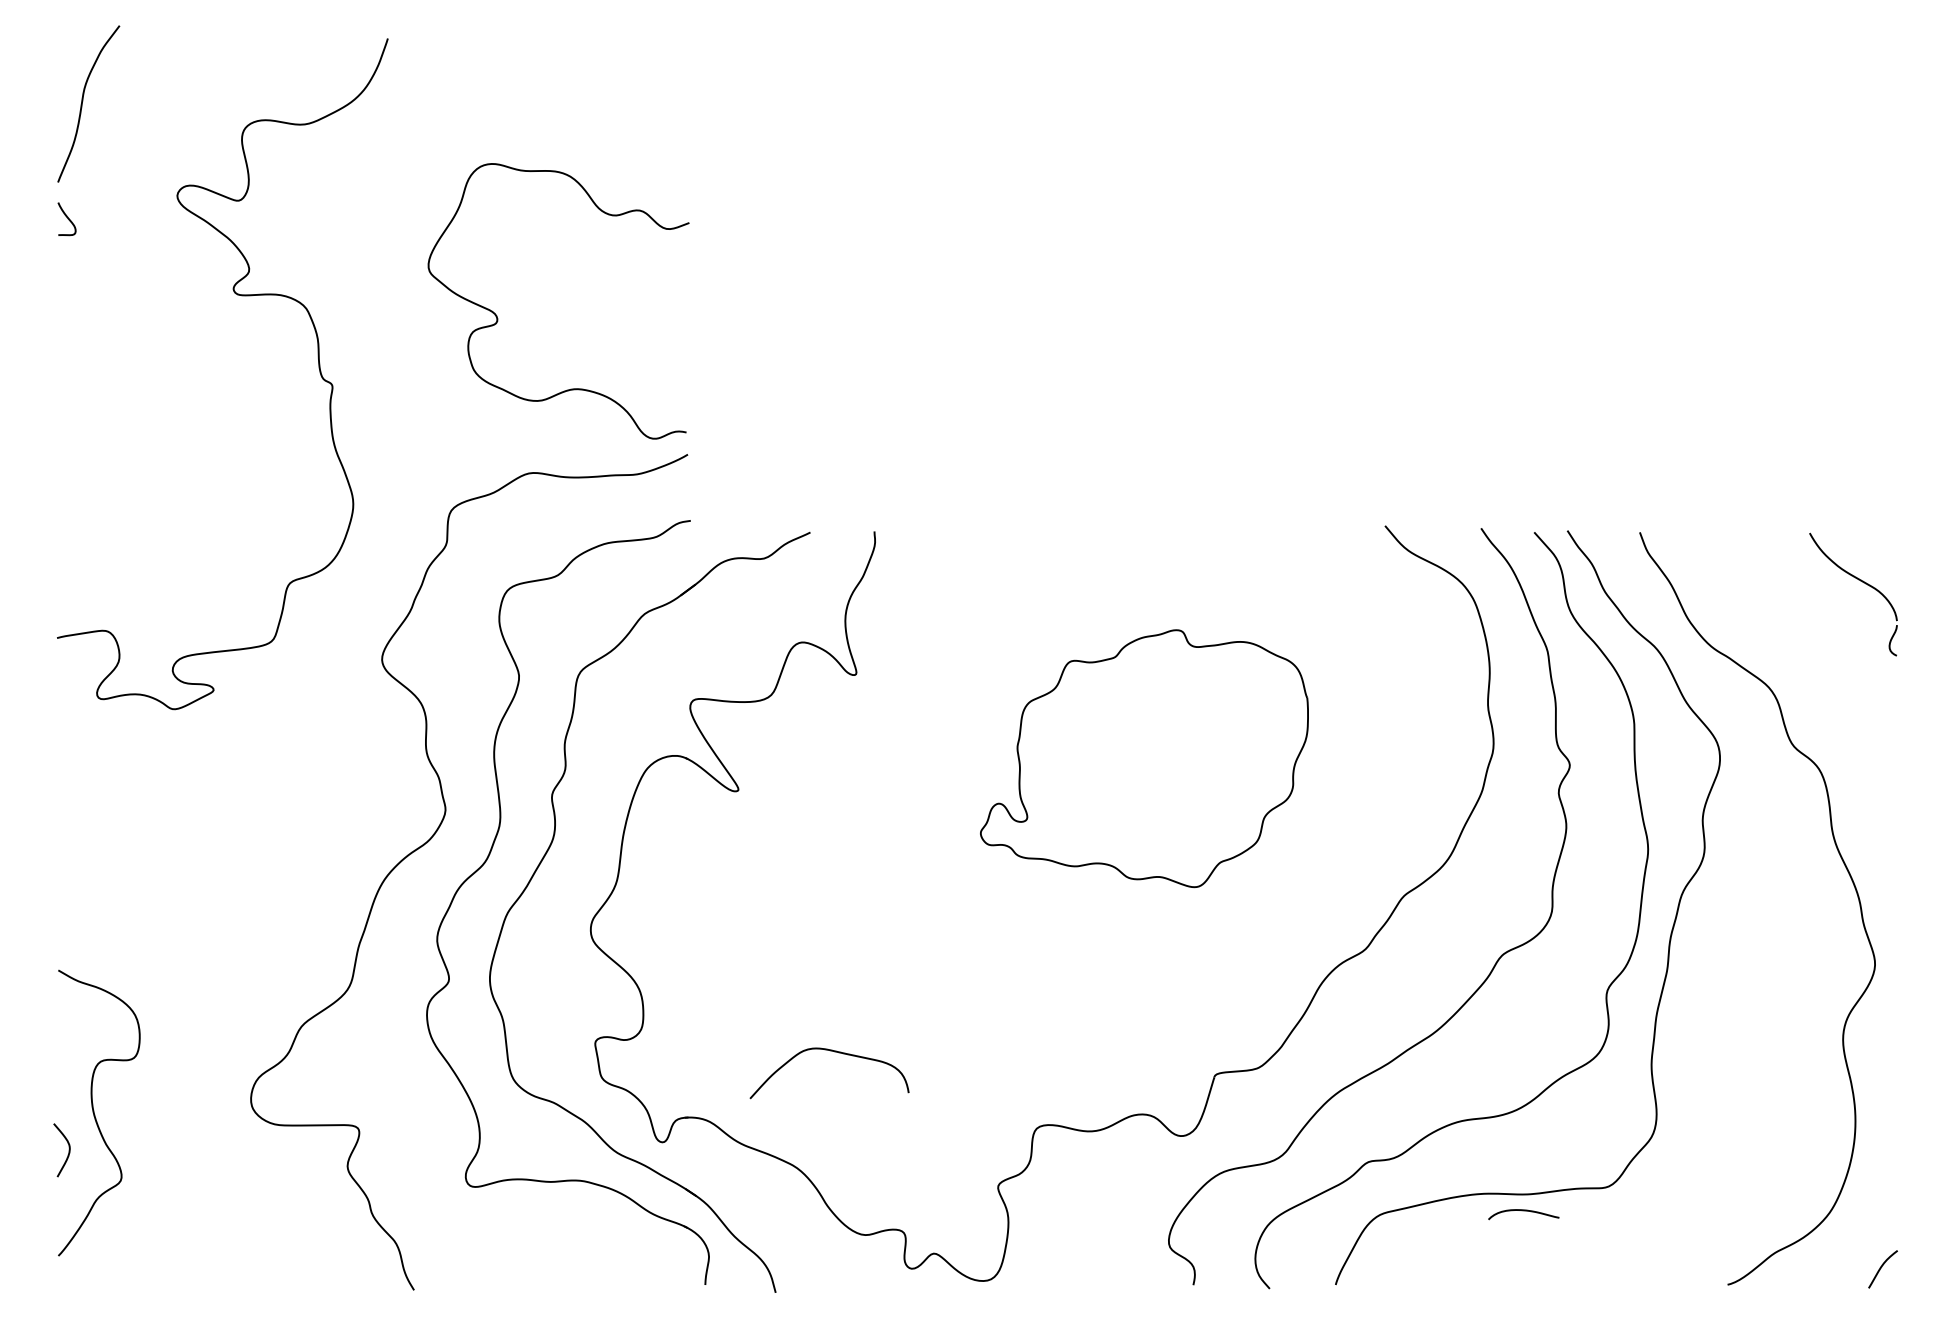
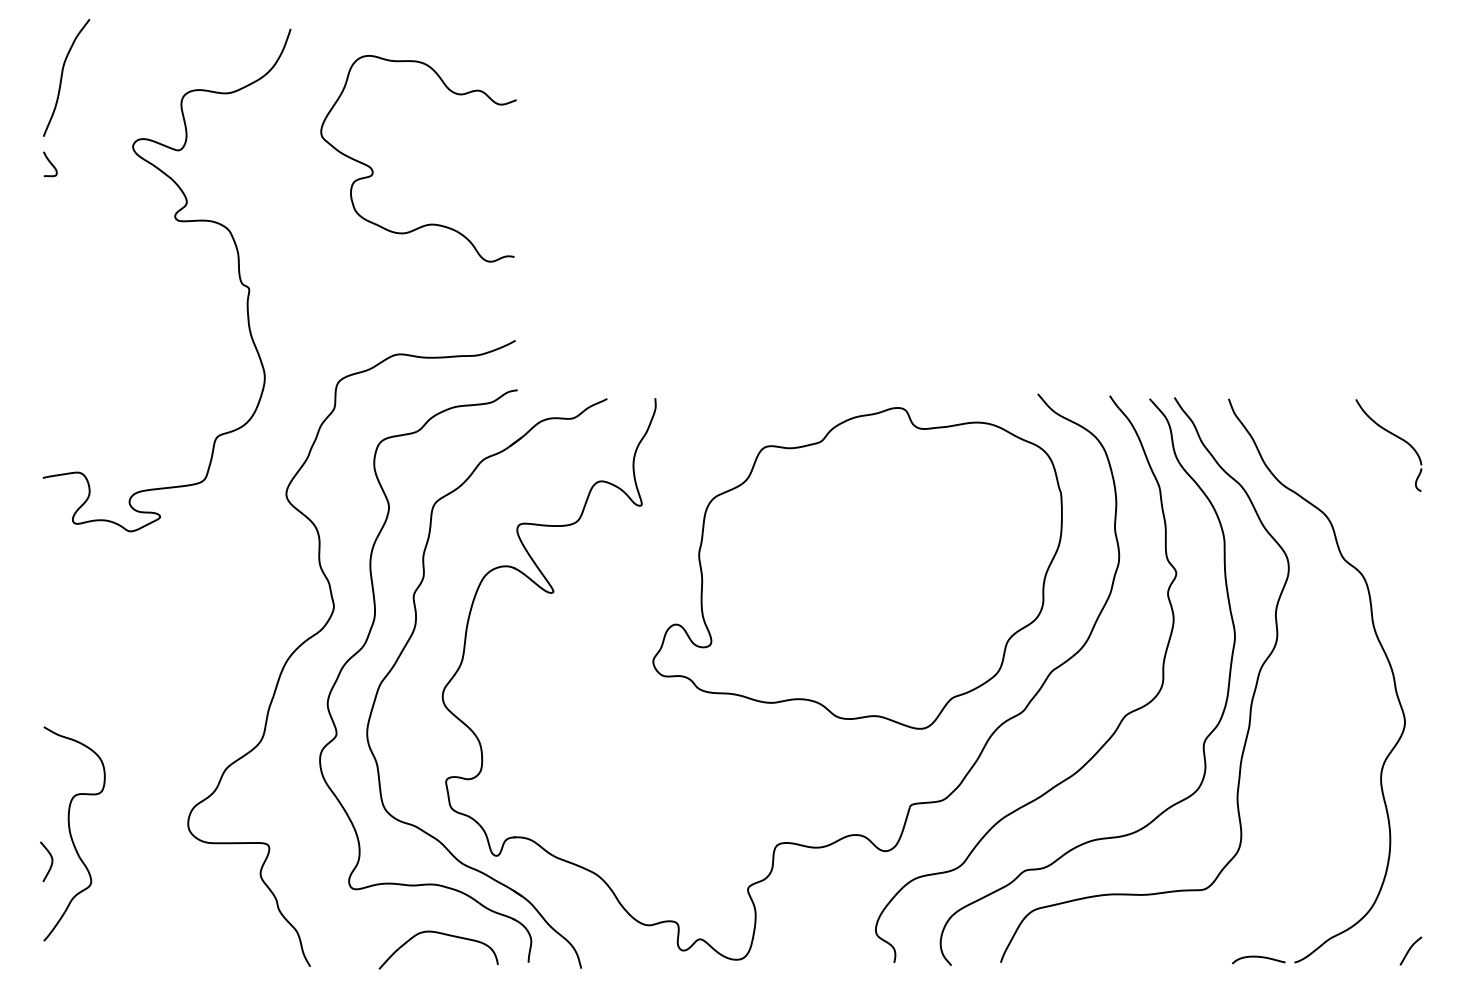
curve: (498, 316) -> (373, 170), moved
part: (1144, 758) -> (857, 568), size x1.67
curve: (832, 1052) -> (440, 934), moved
curve: (1523, 1211) -> (1258, 957), moved

